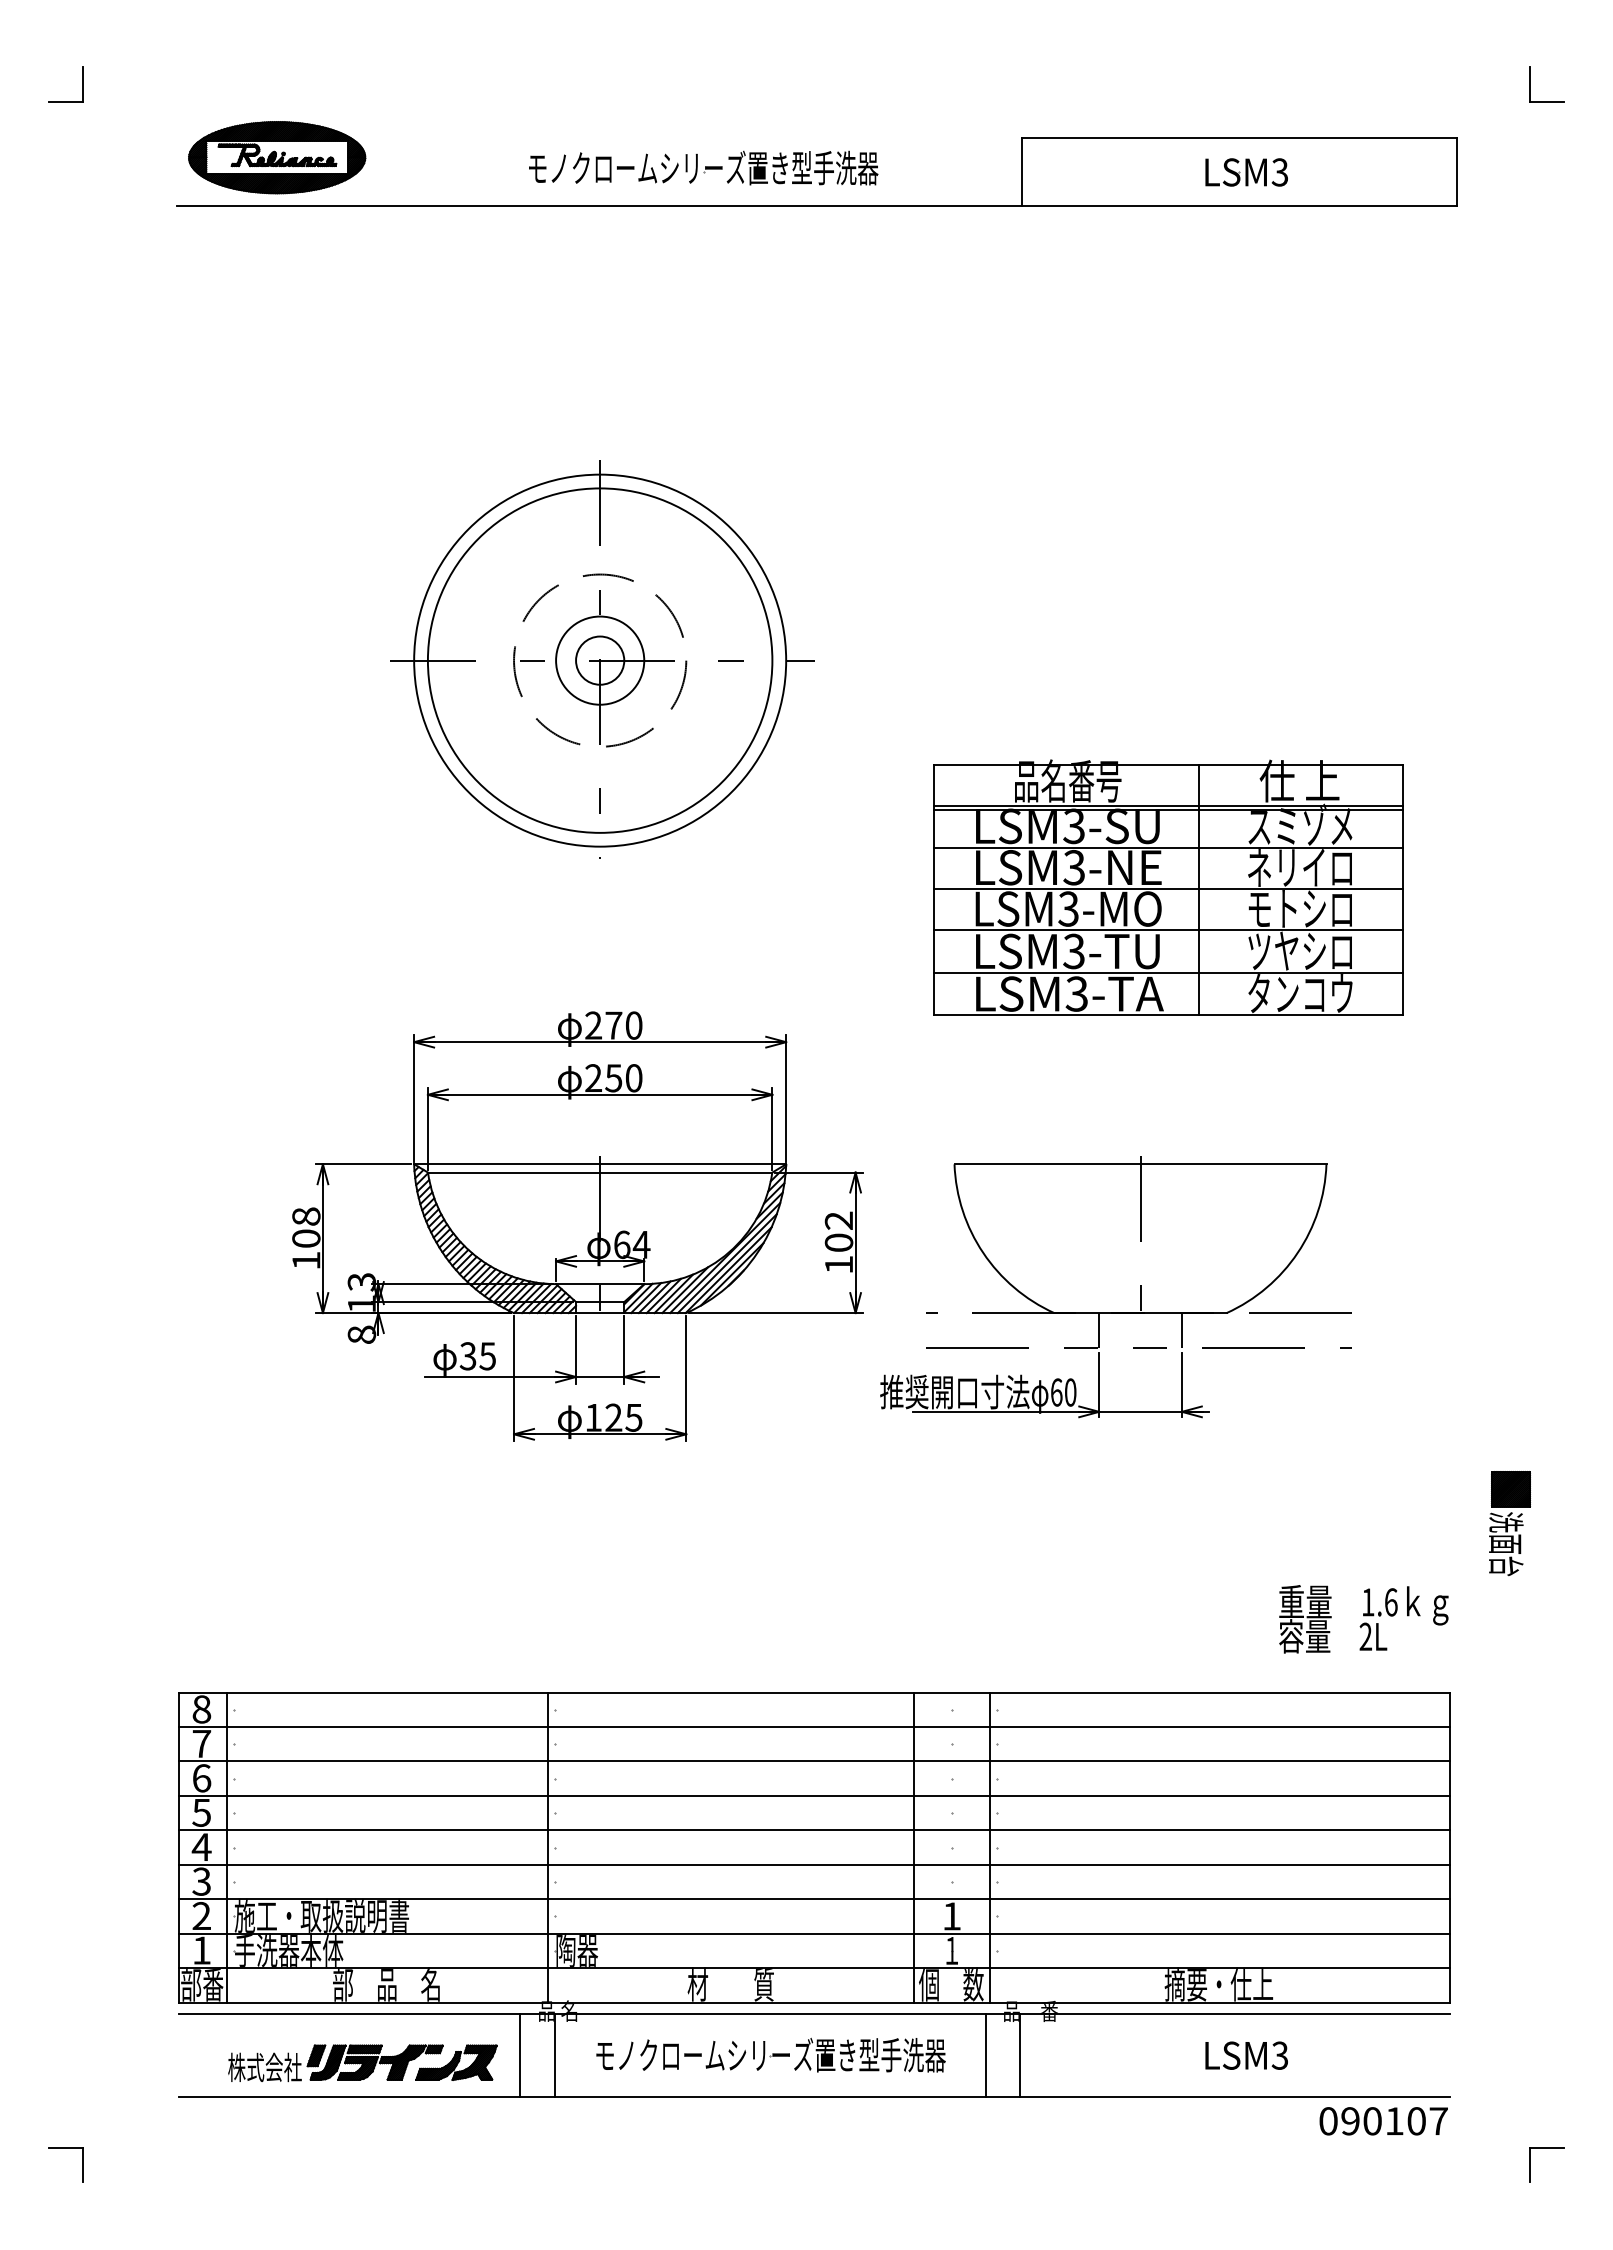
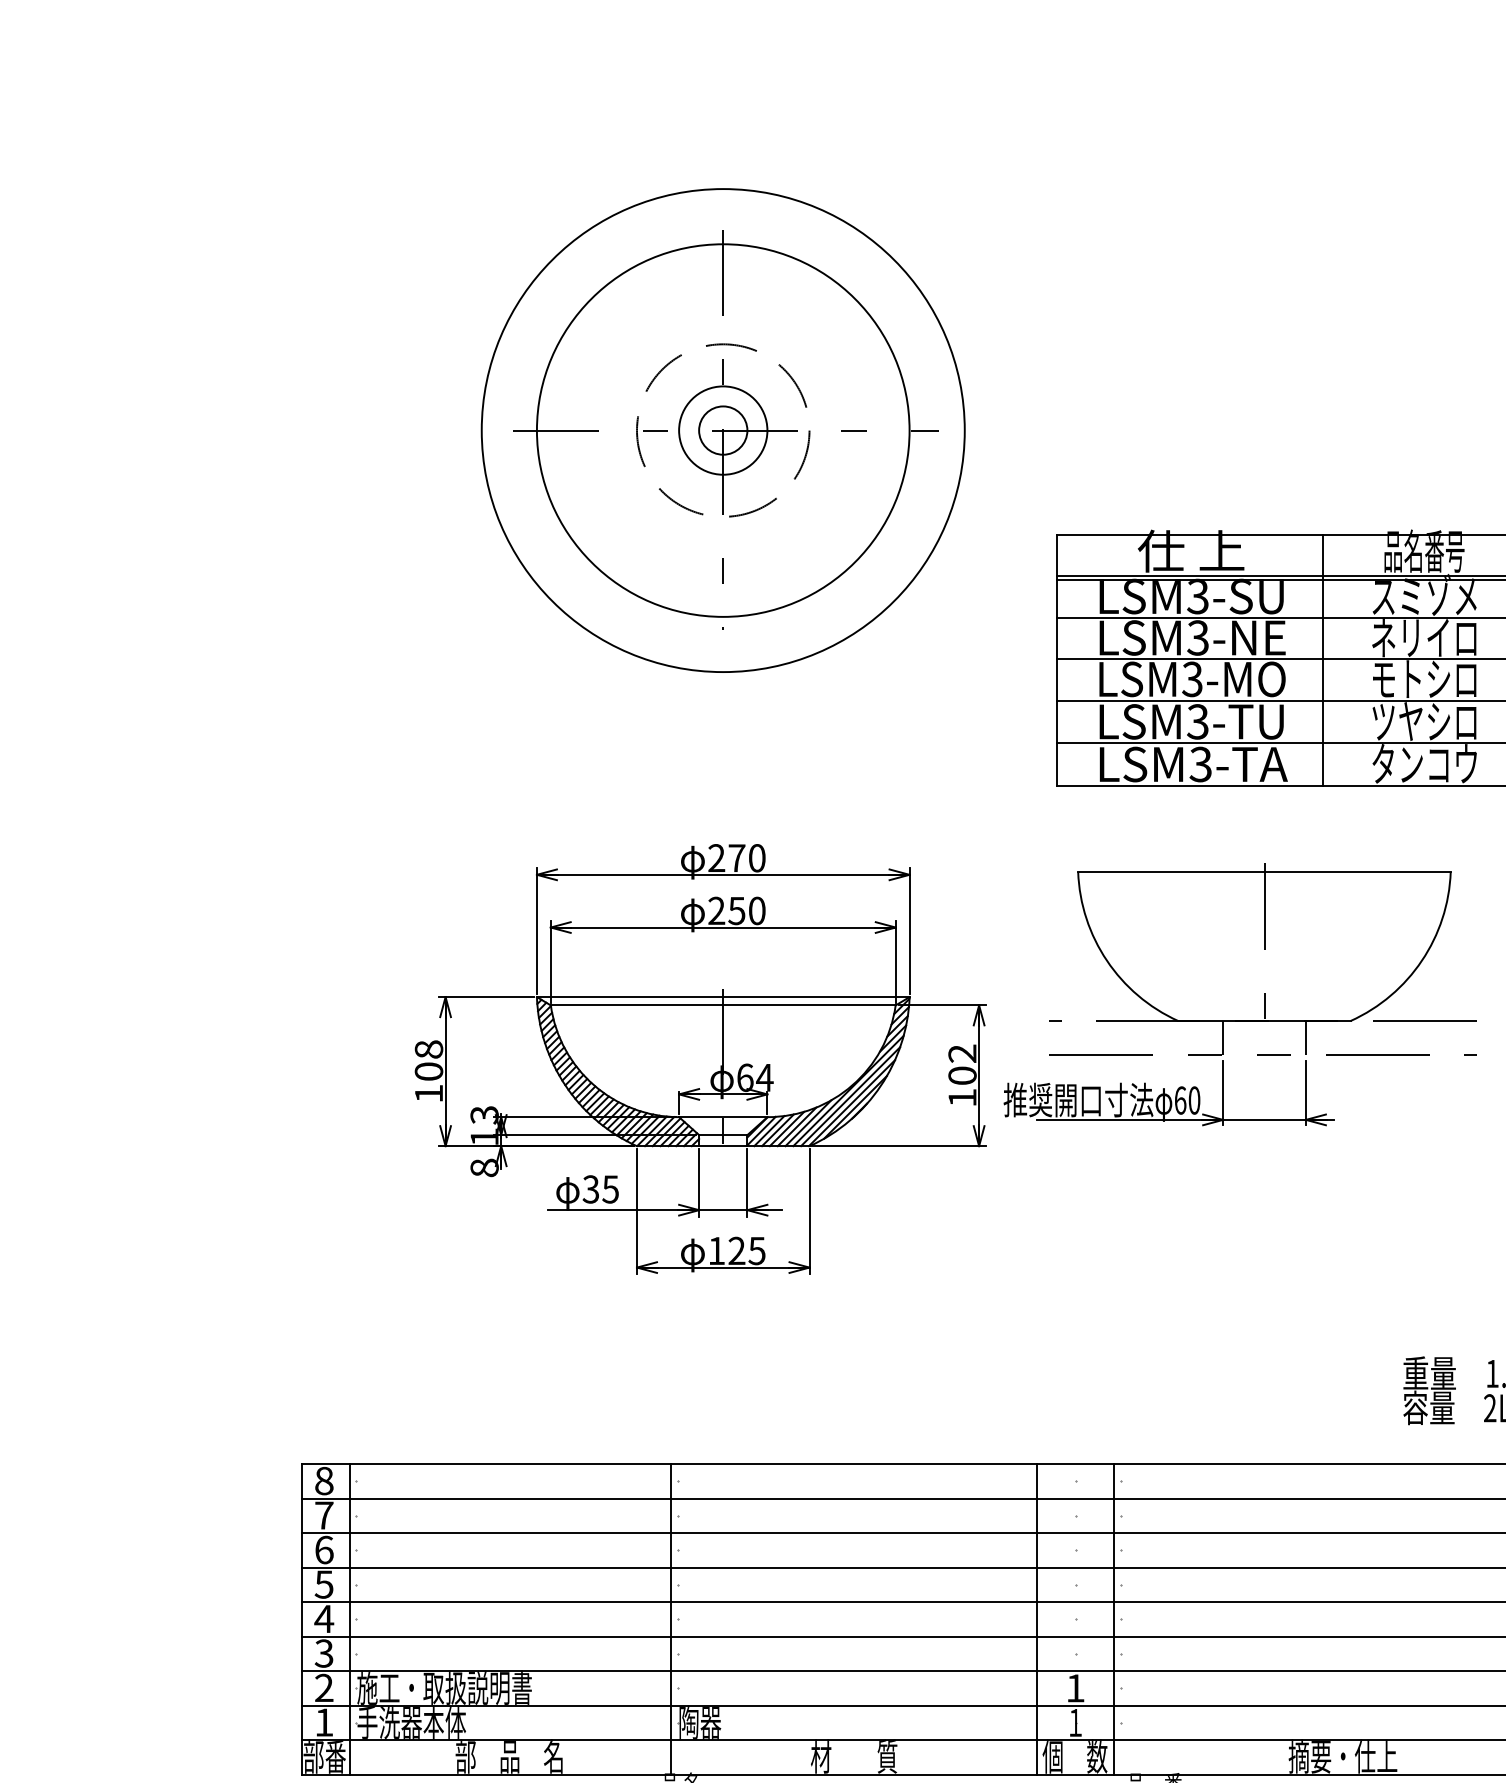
circle: (599, 660) -> (722, 430), size x1.4
text: (1067, 780) -> (1191, 550), 品名番号 -> 仕 上
text: (1299, 780) -> (1423, 550), 仕 上 -> 品名番号
part: (577, 1226) -> (700, 1059), moved
part: (1115, 1287) -> (1239, 995), moved

